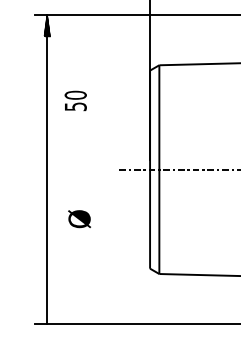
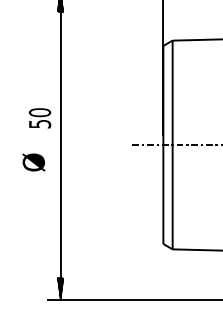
text: (75, 100) -> (39, 117), moved
text: (79, 219) -> (33, 162), moved
hatch: (47, 313) -> (60, 288), added

